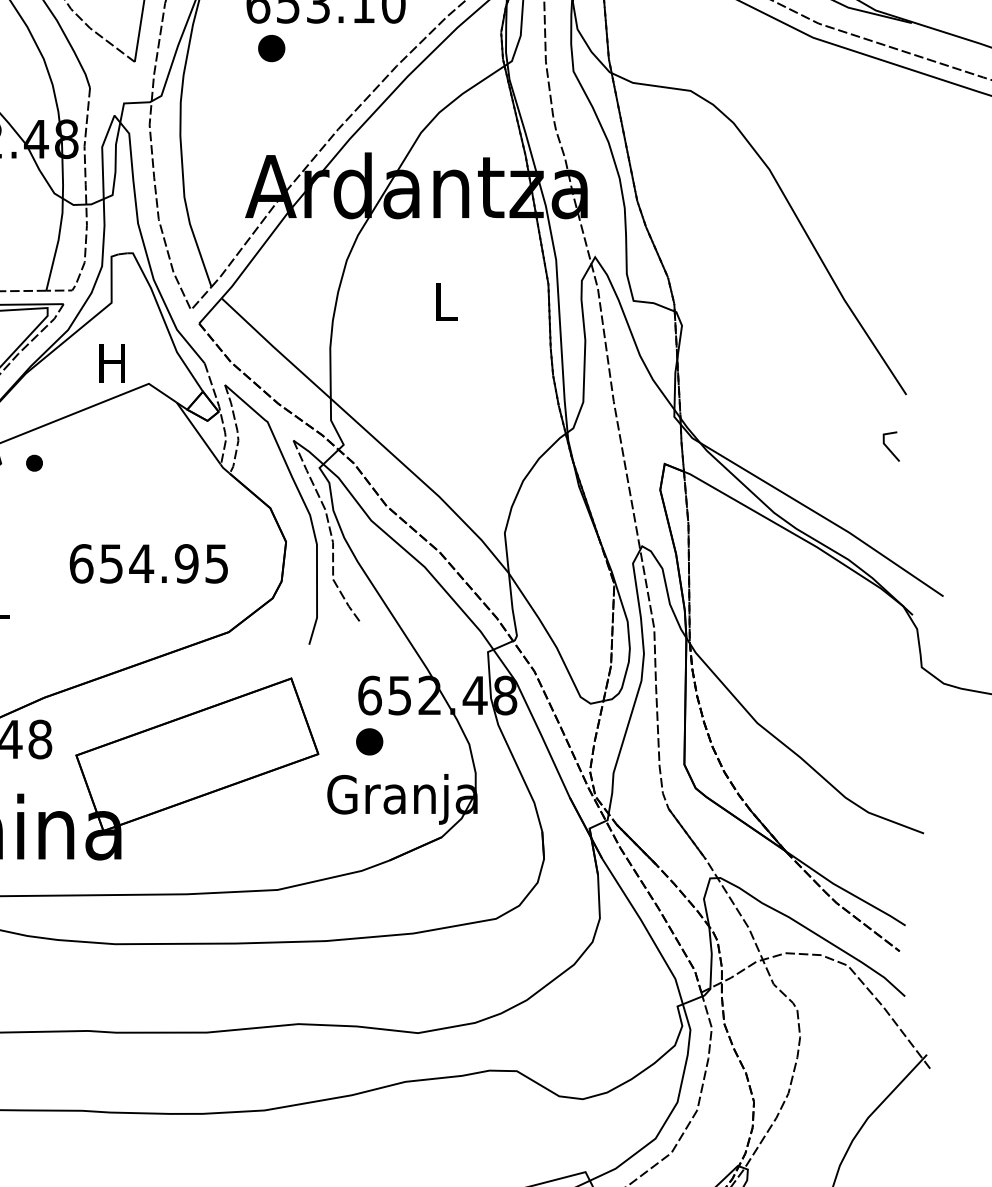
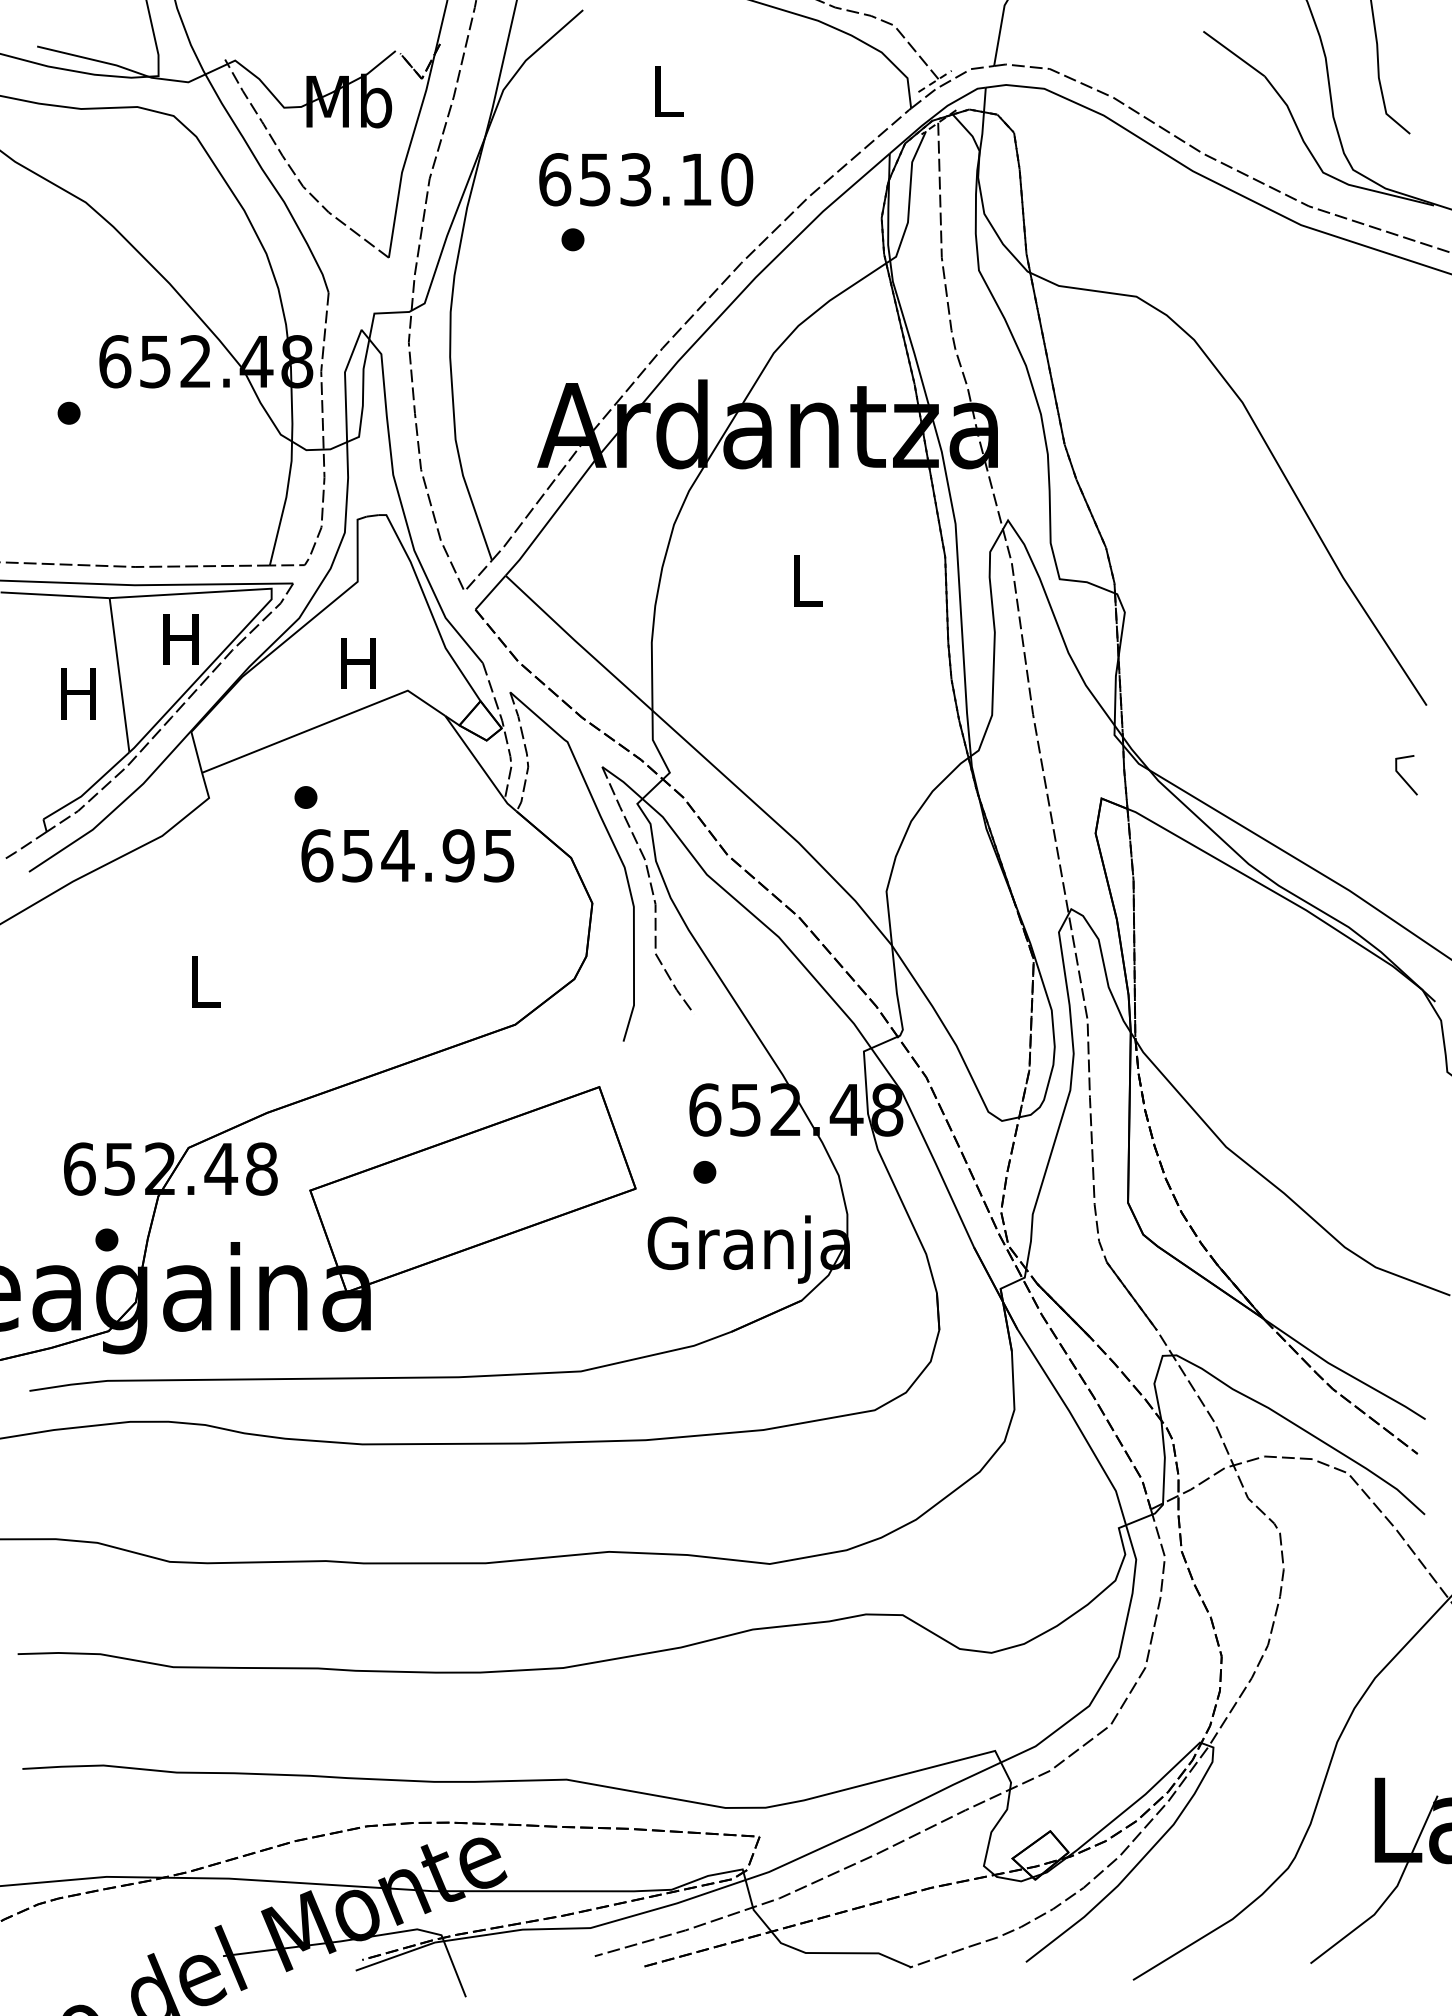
part: (271, 48) -> (572, 239), size x0.62
part: (34, 463) -> (305, 797), moved
text: (148, 563) -> (407, 855), moved
part: (369, 742) -> (704, 1172), size x0.62

